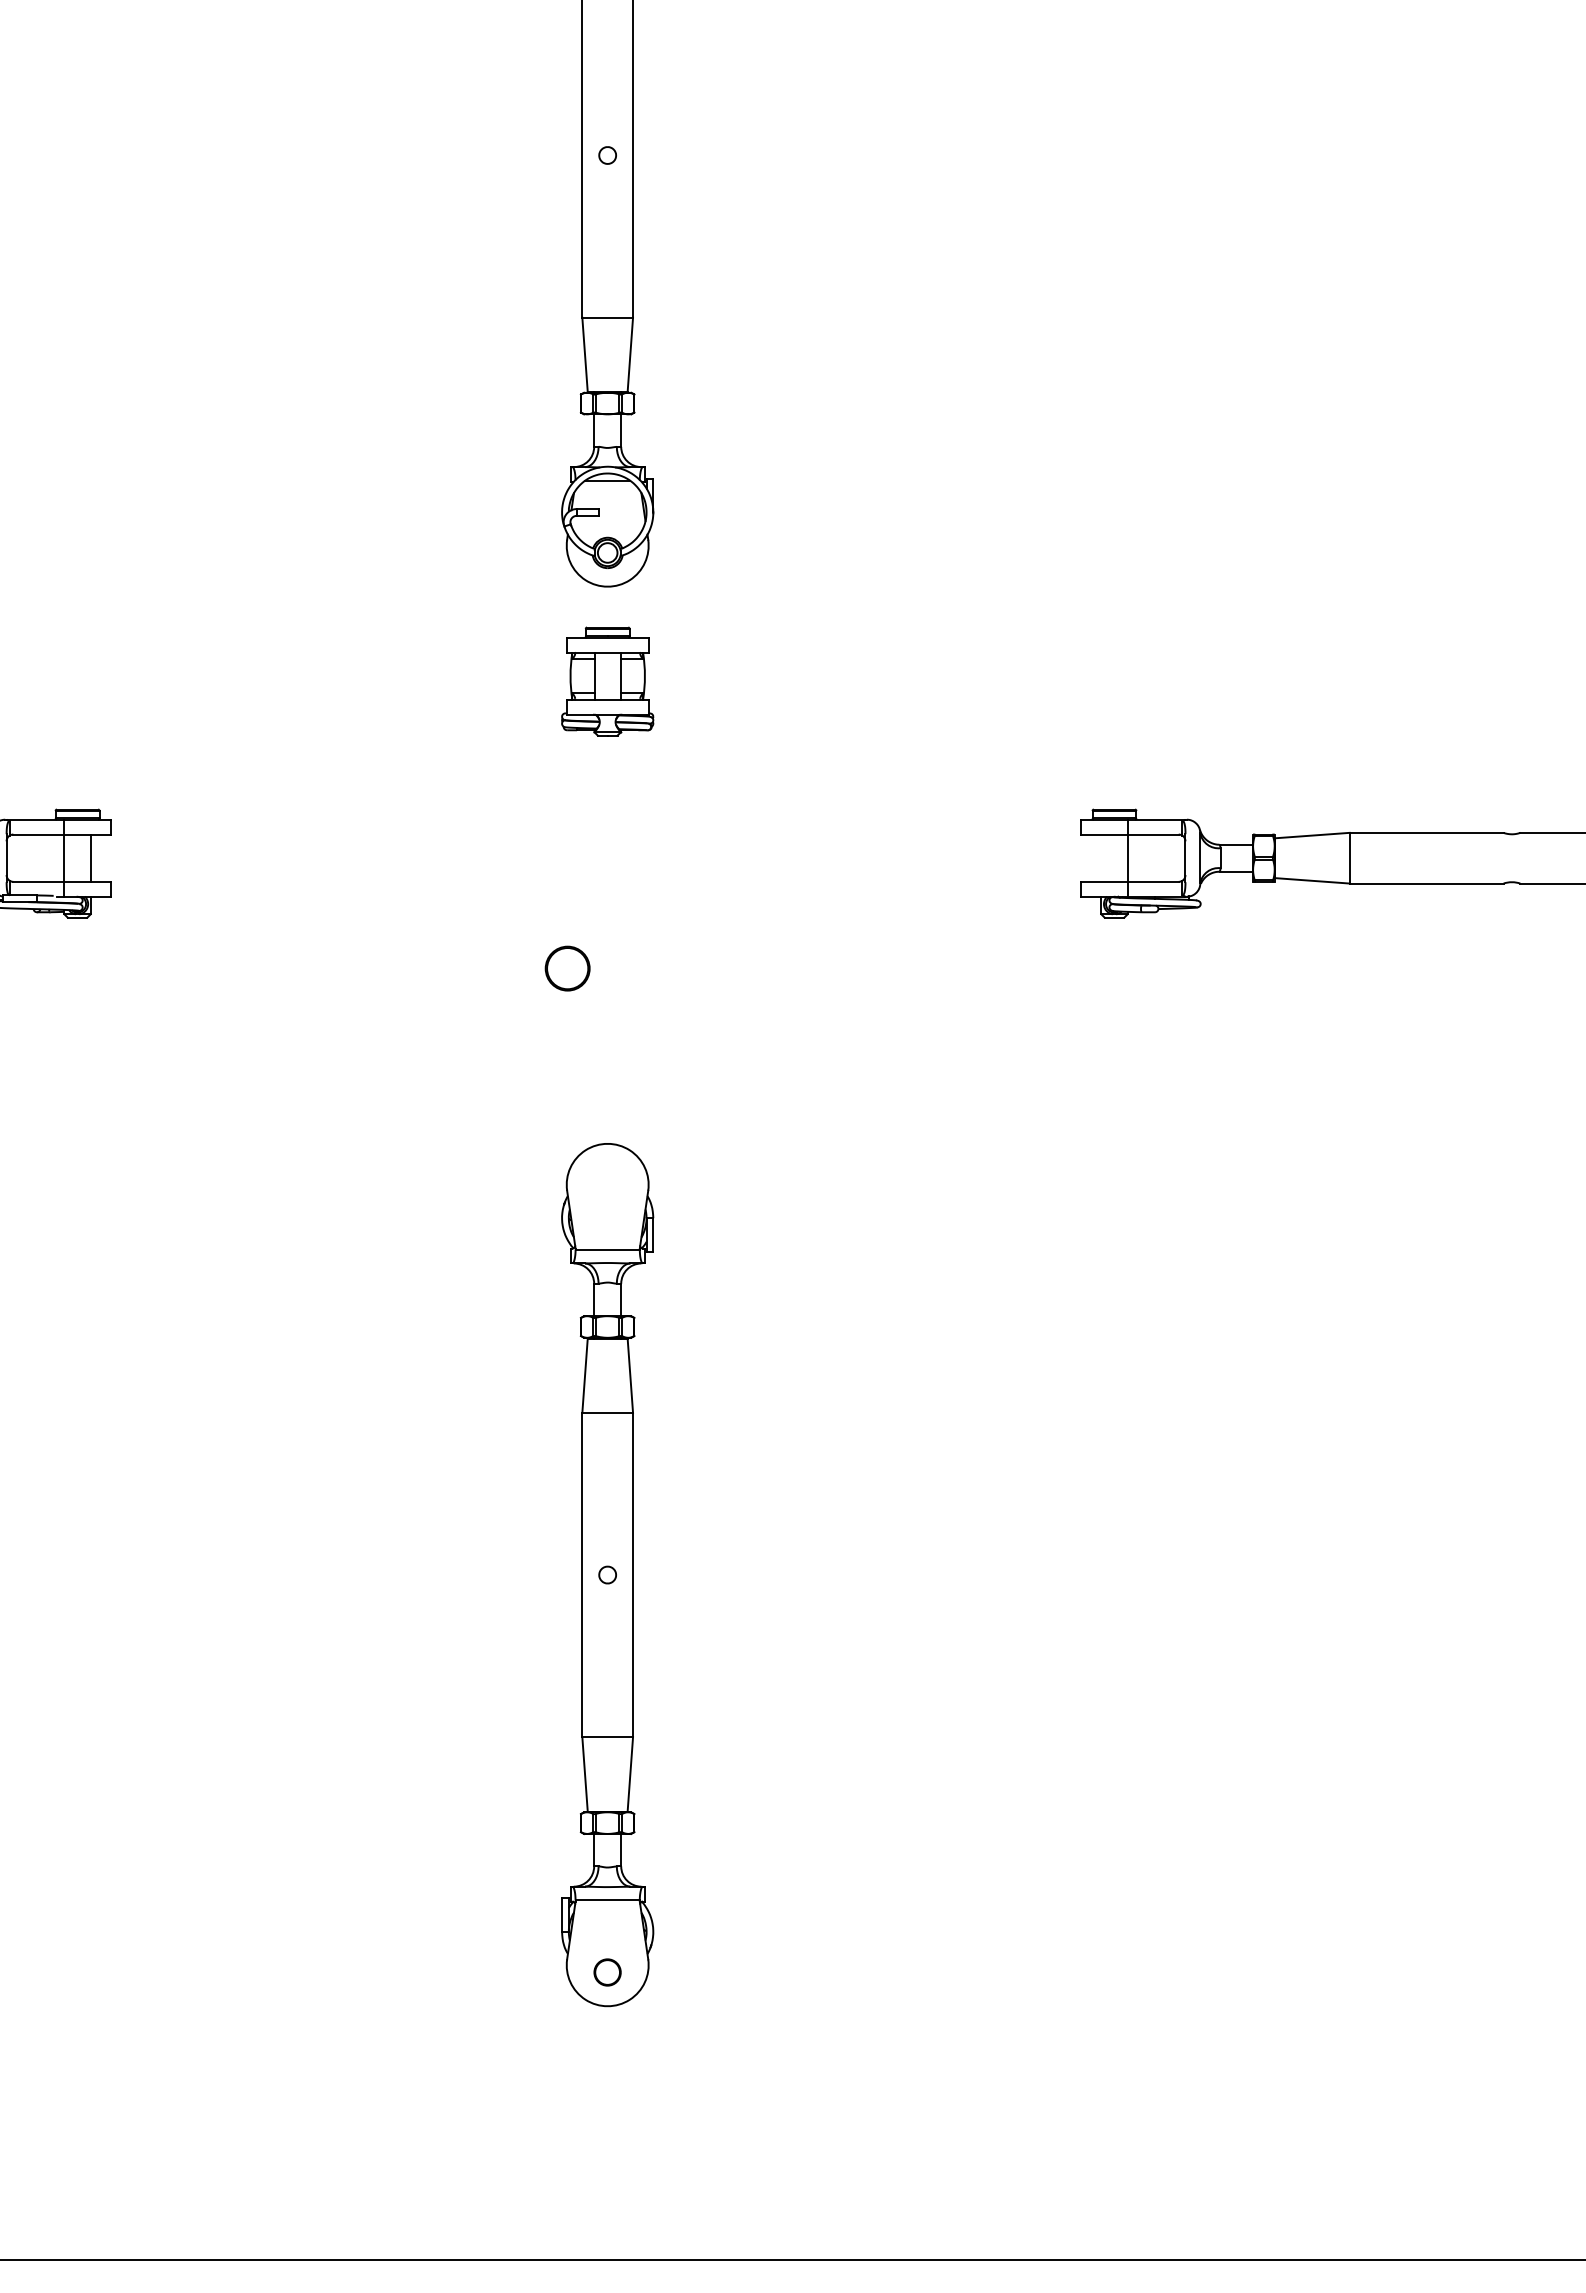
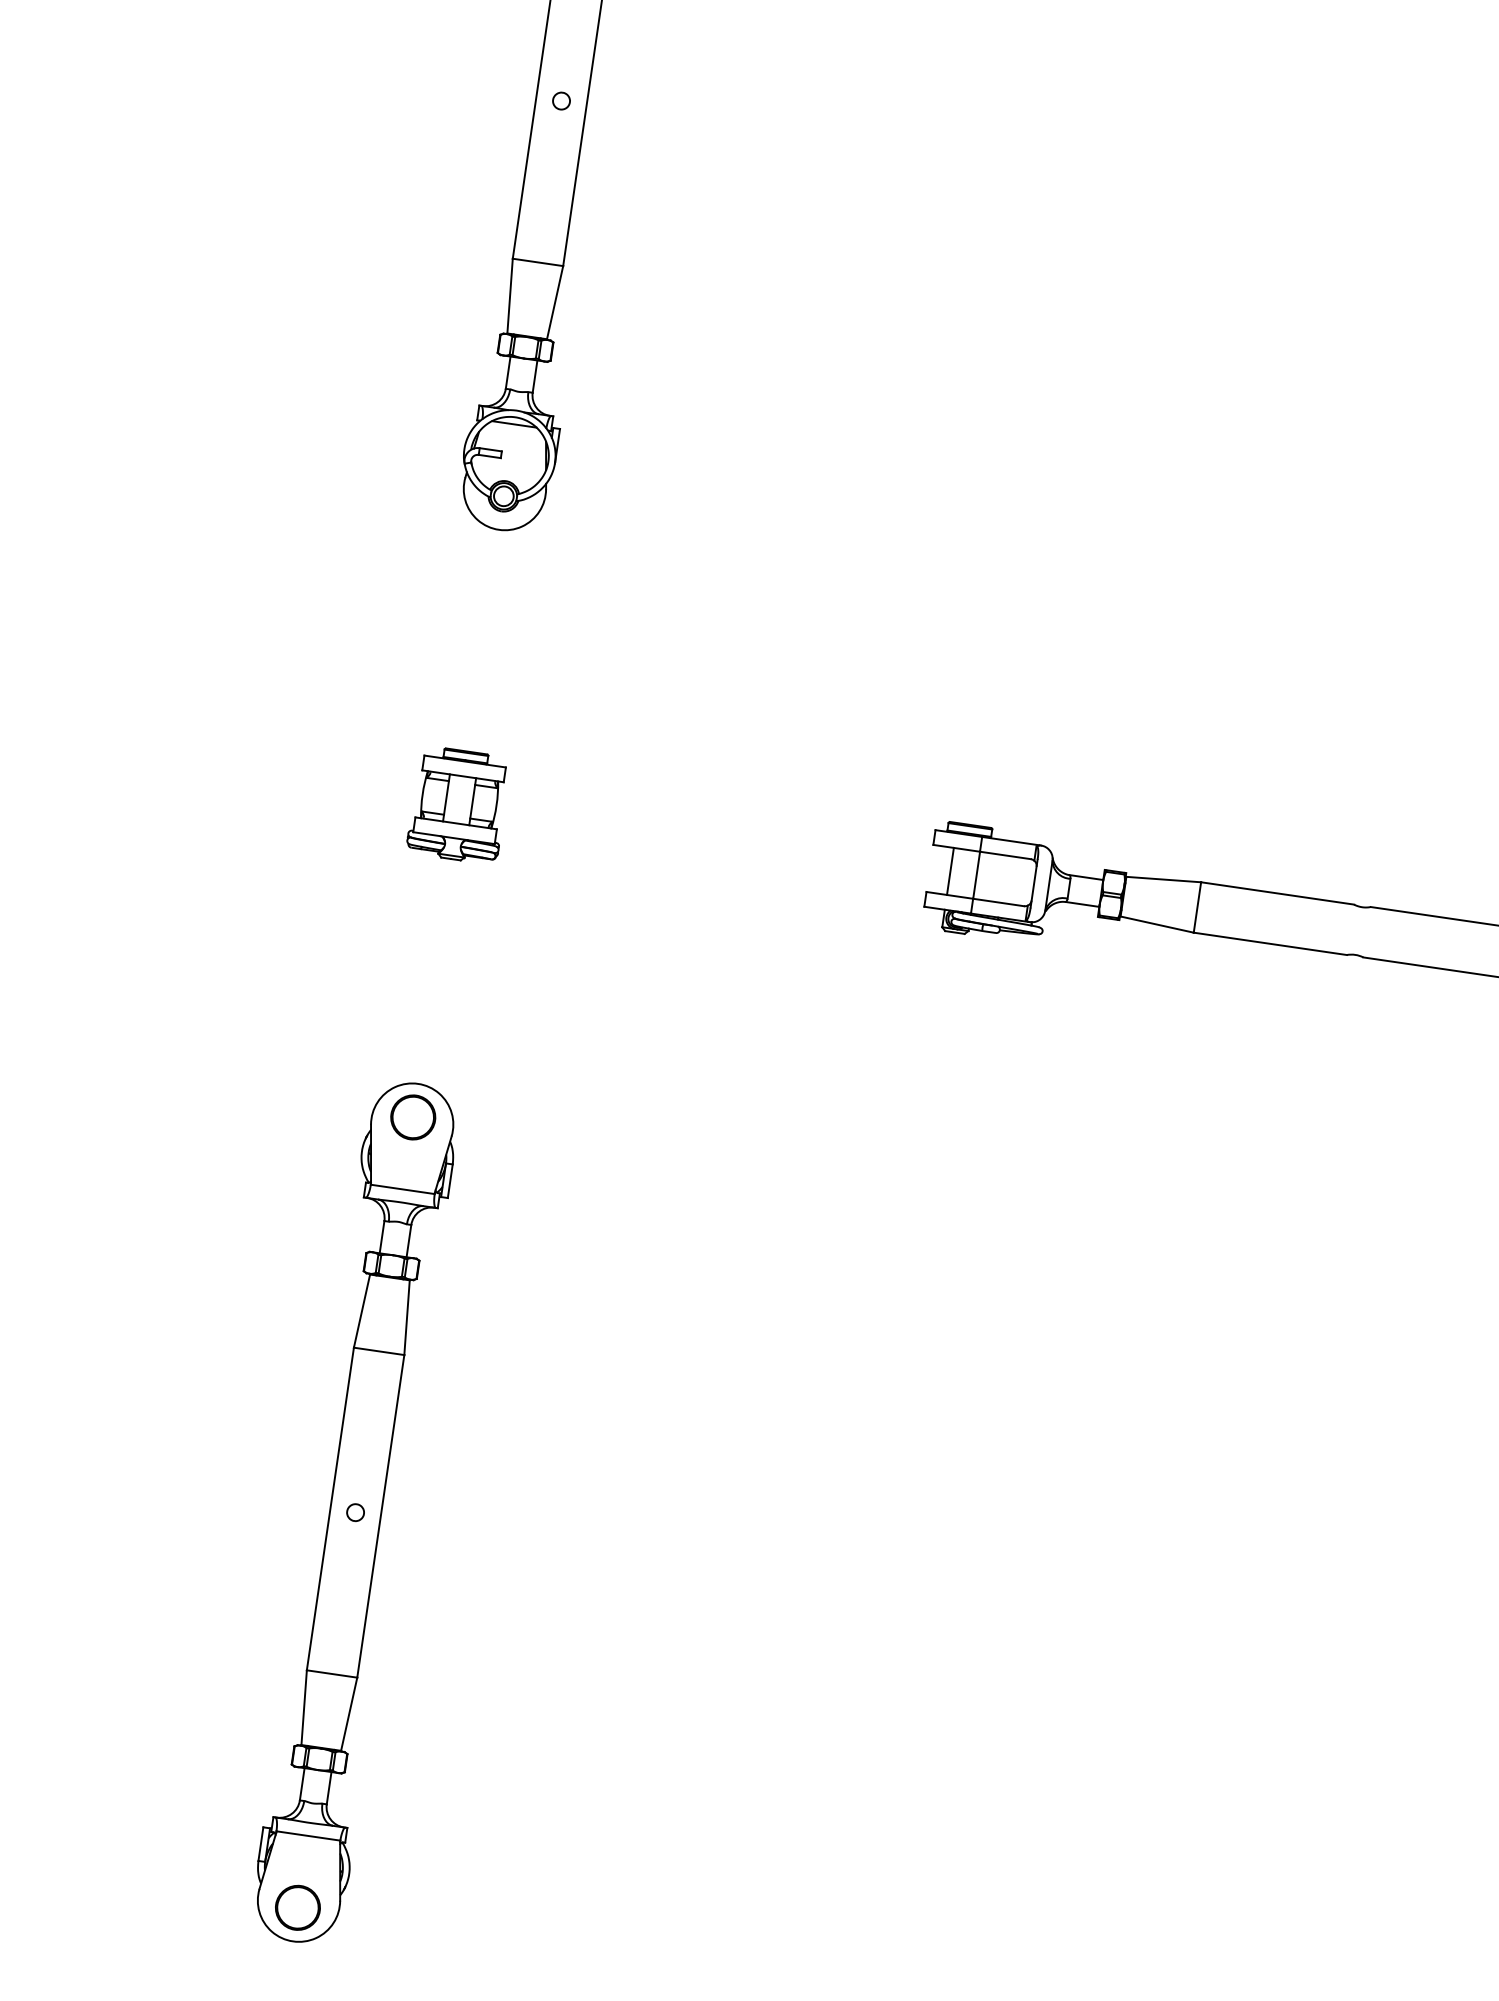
part: (607, 681) -> (458, 805), moved
line: (1101, 857) -> (950, 870), added
part: (567, 968) -> (413, 1117), moved
part: (607, 1972) -> (297, 1907), size x1.67

